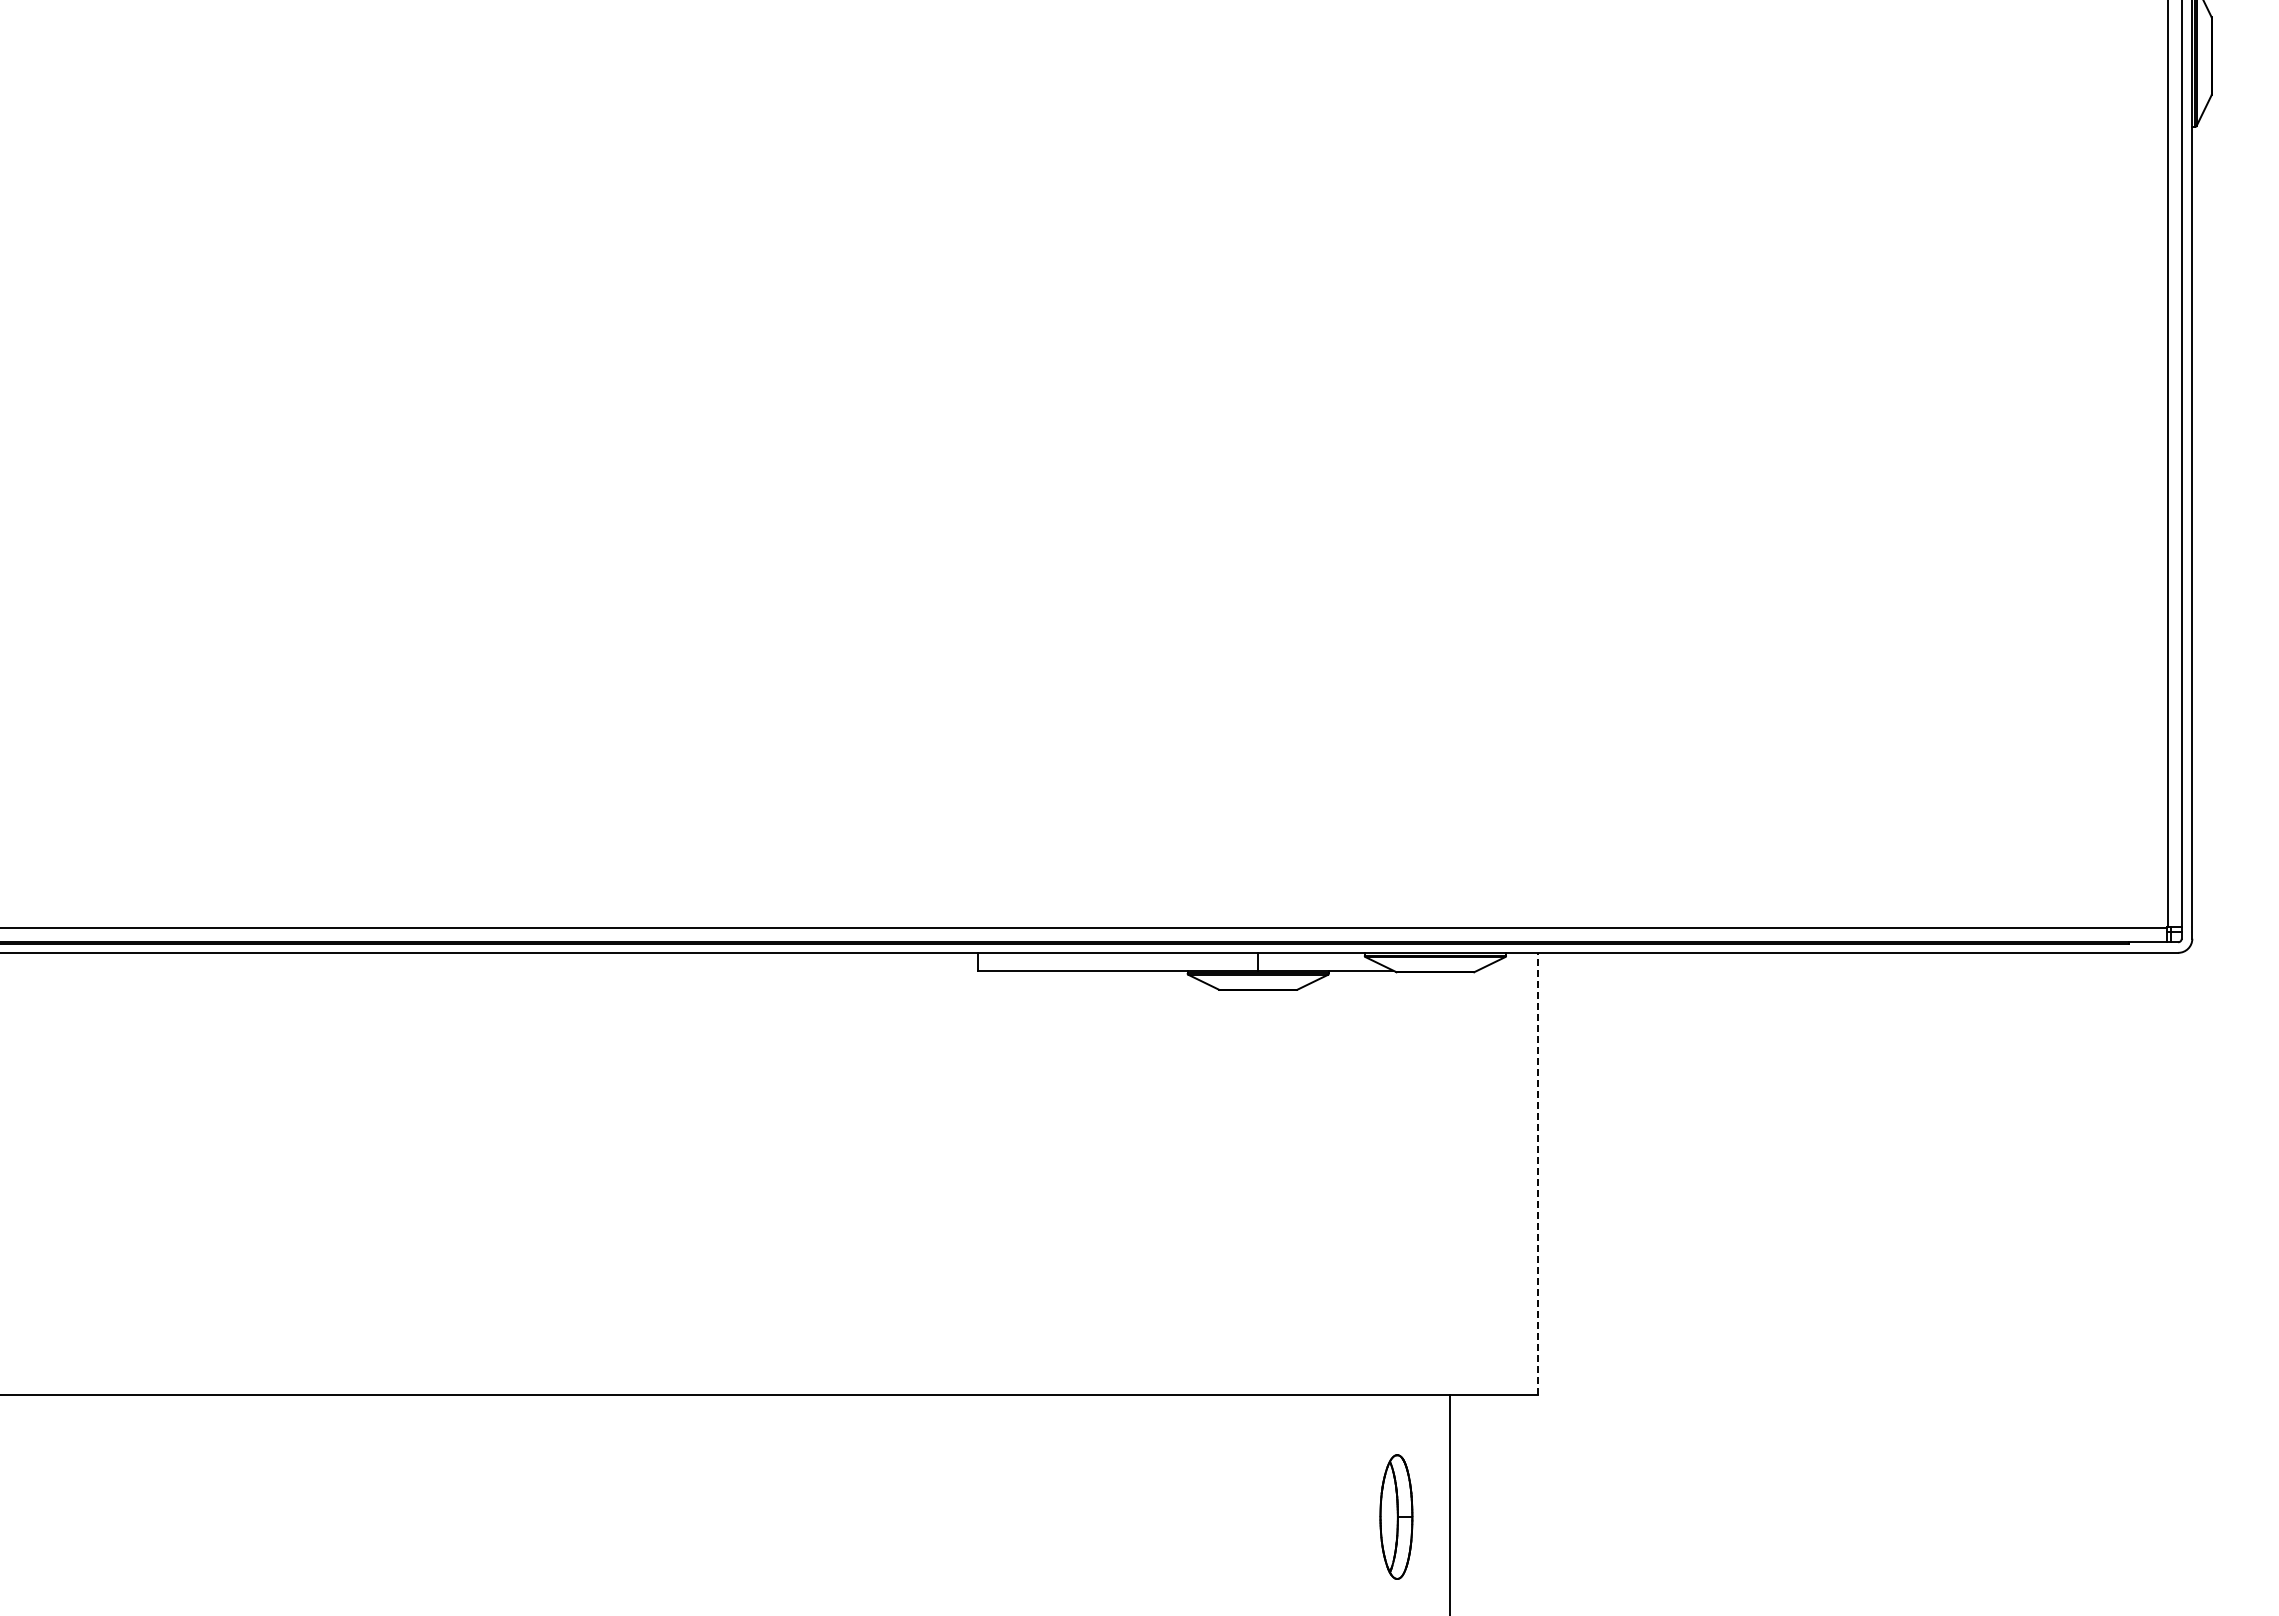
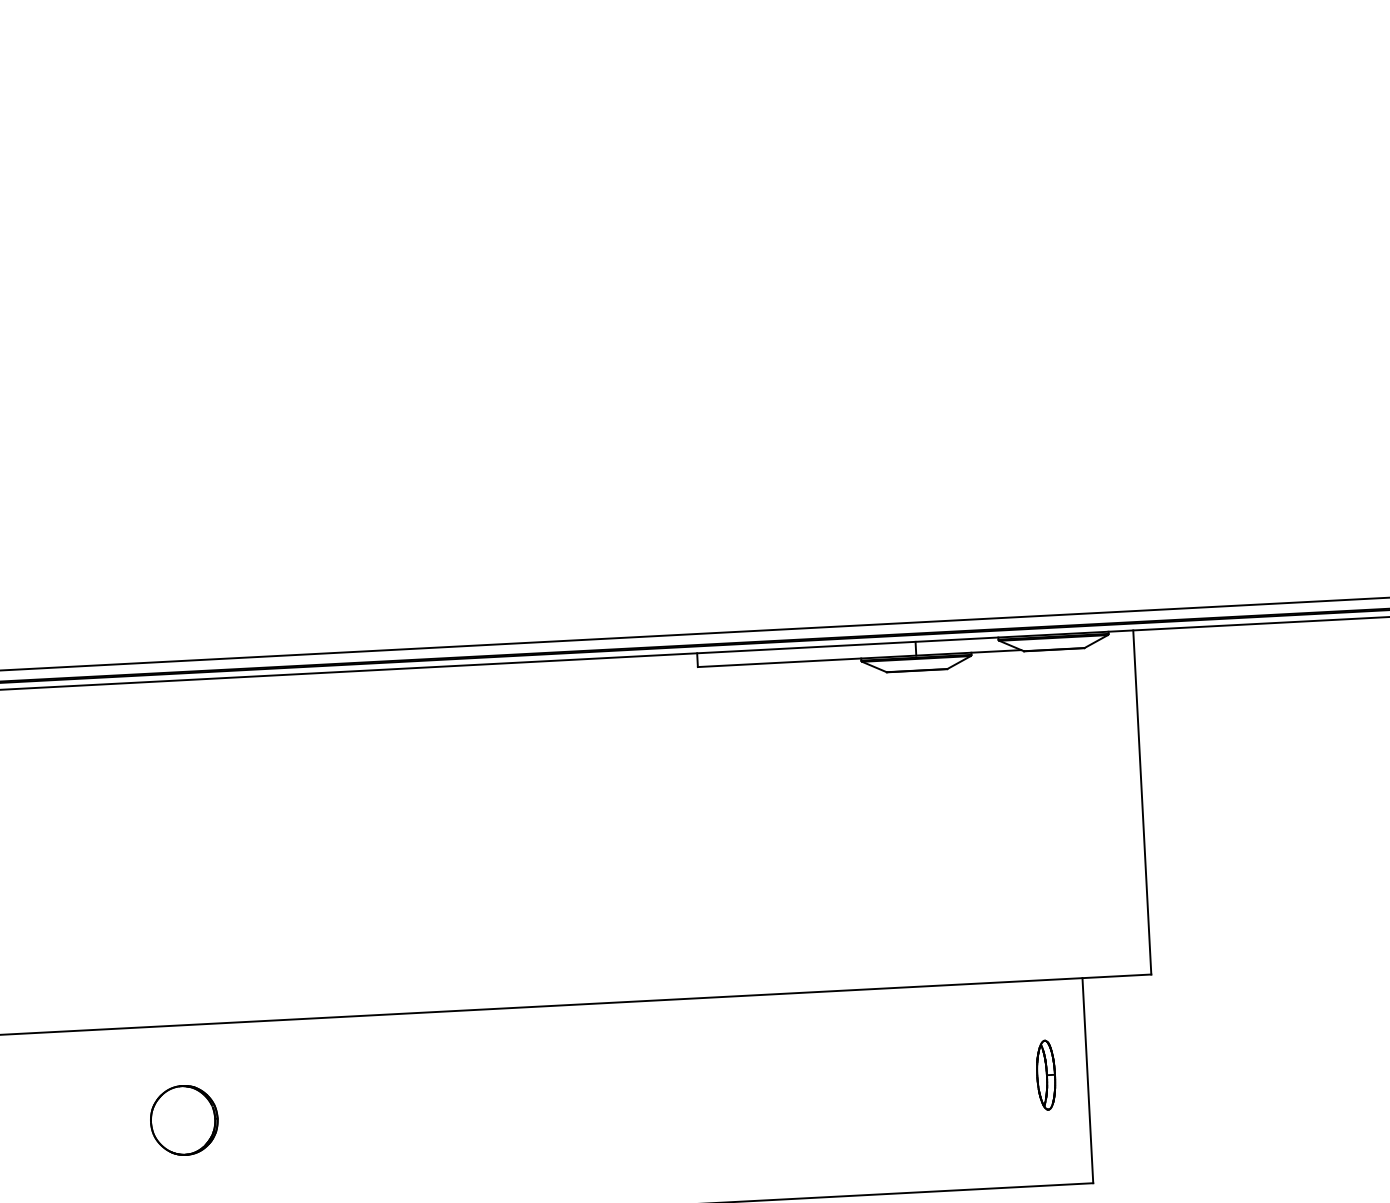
line: (1538, 1173) -> (1142, 802), dashed -> solid
part: (288, 1516) -> (183, 1120), added
part: (1396, 1516) -> (1046, 1074), size x0.71

